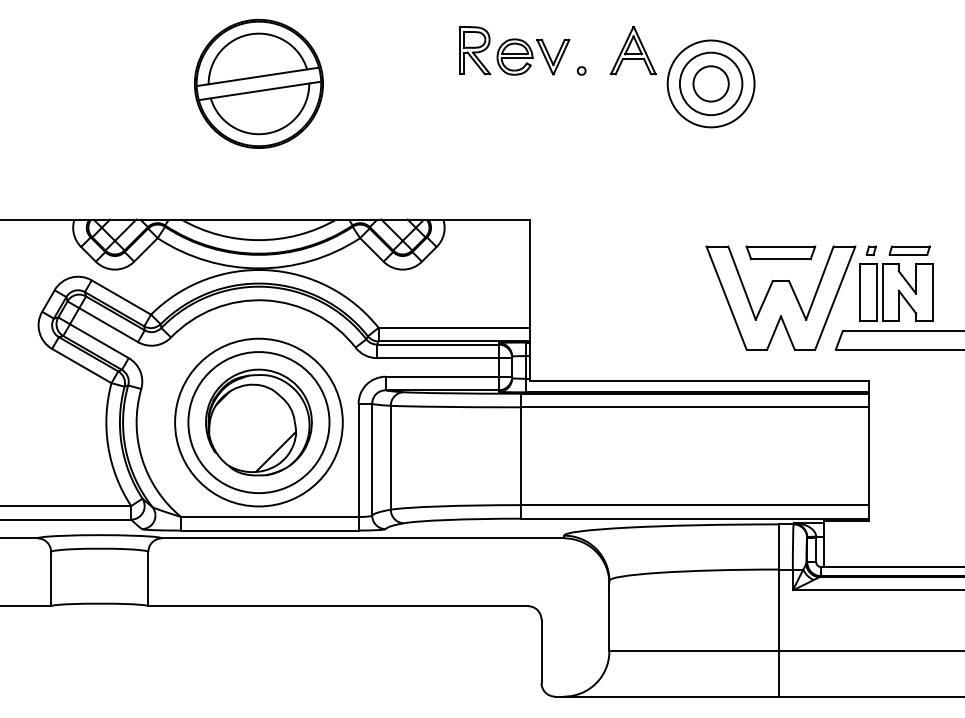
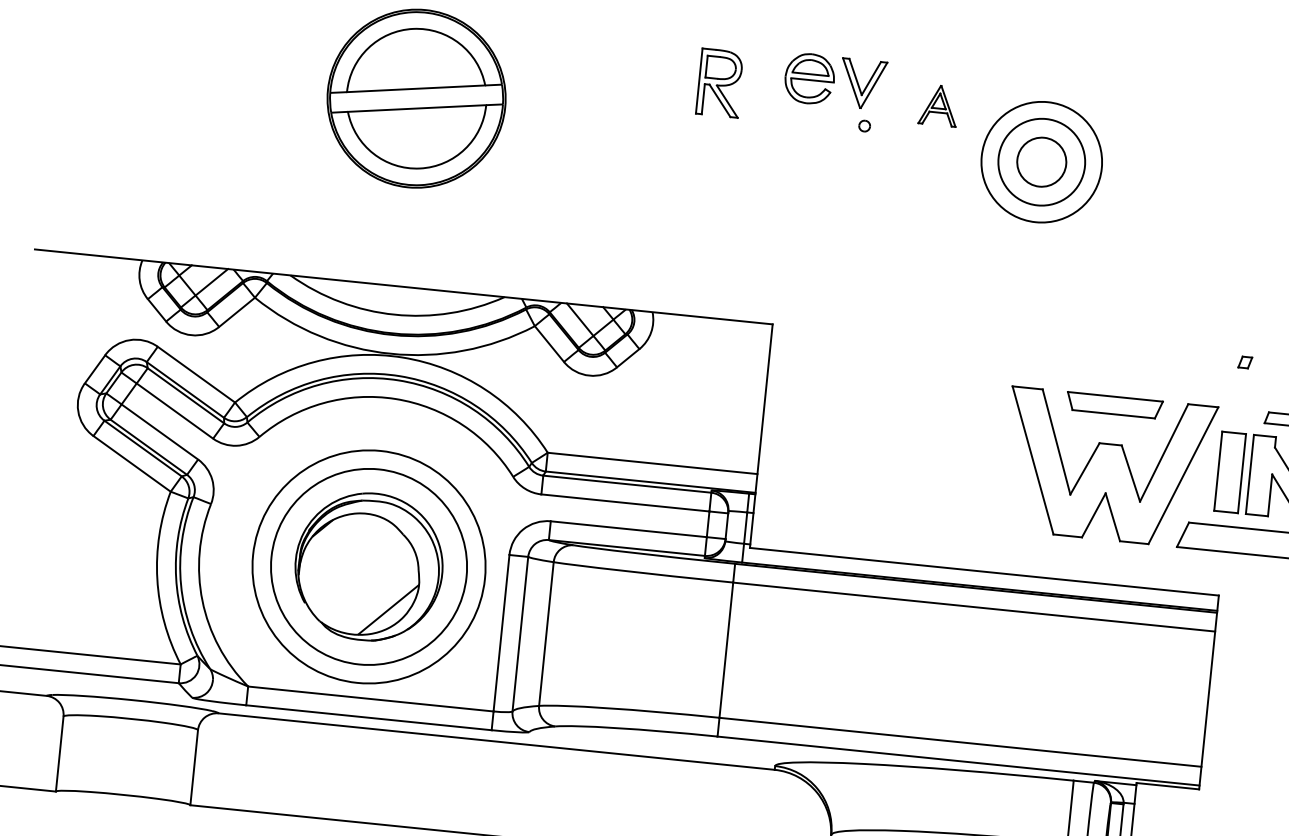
part: (633, 50) -> (939, 105), size x0.6
part: (533, 56) -> (835, 80), moved
part: (870, 250) -> (1244, 362), moved

